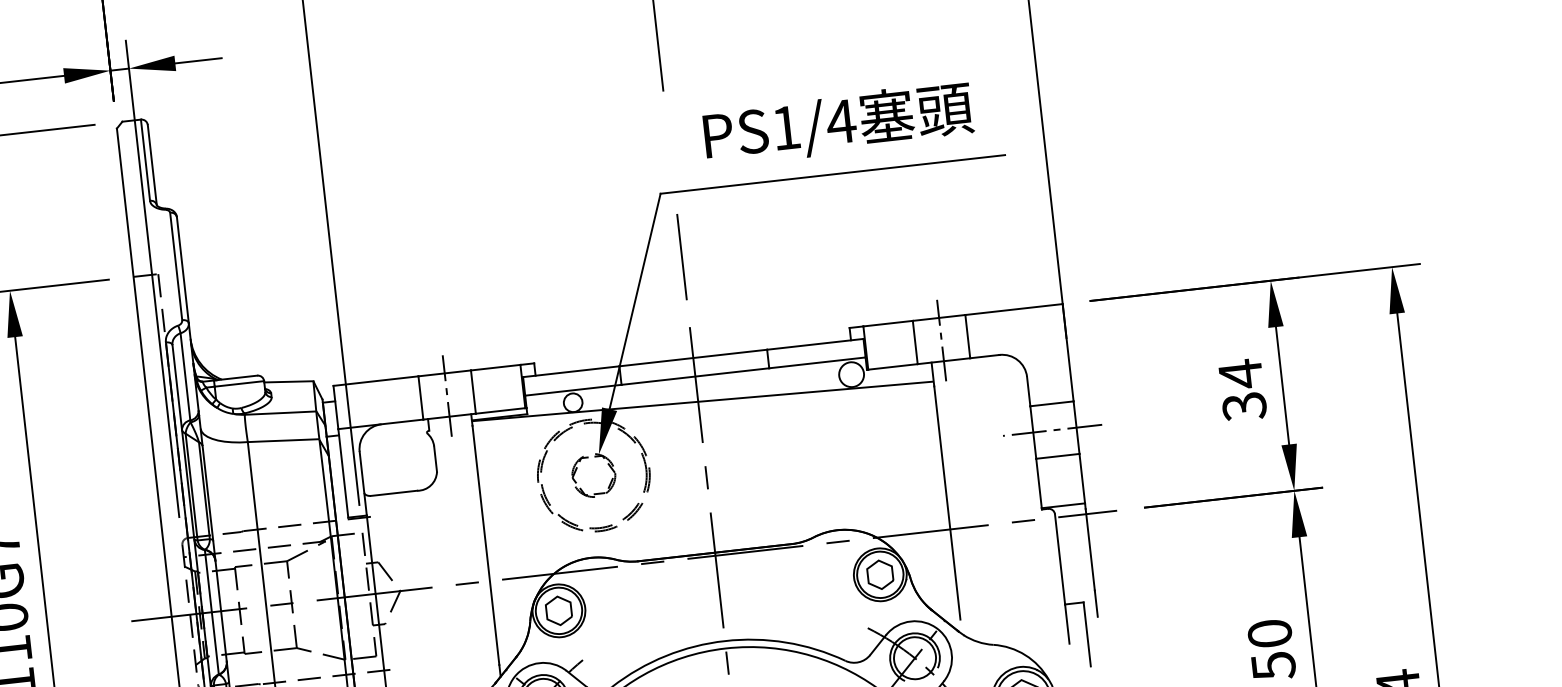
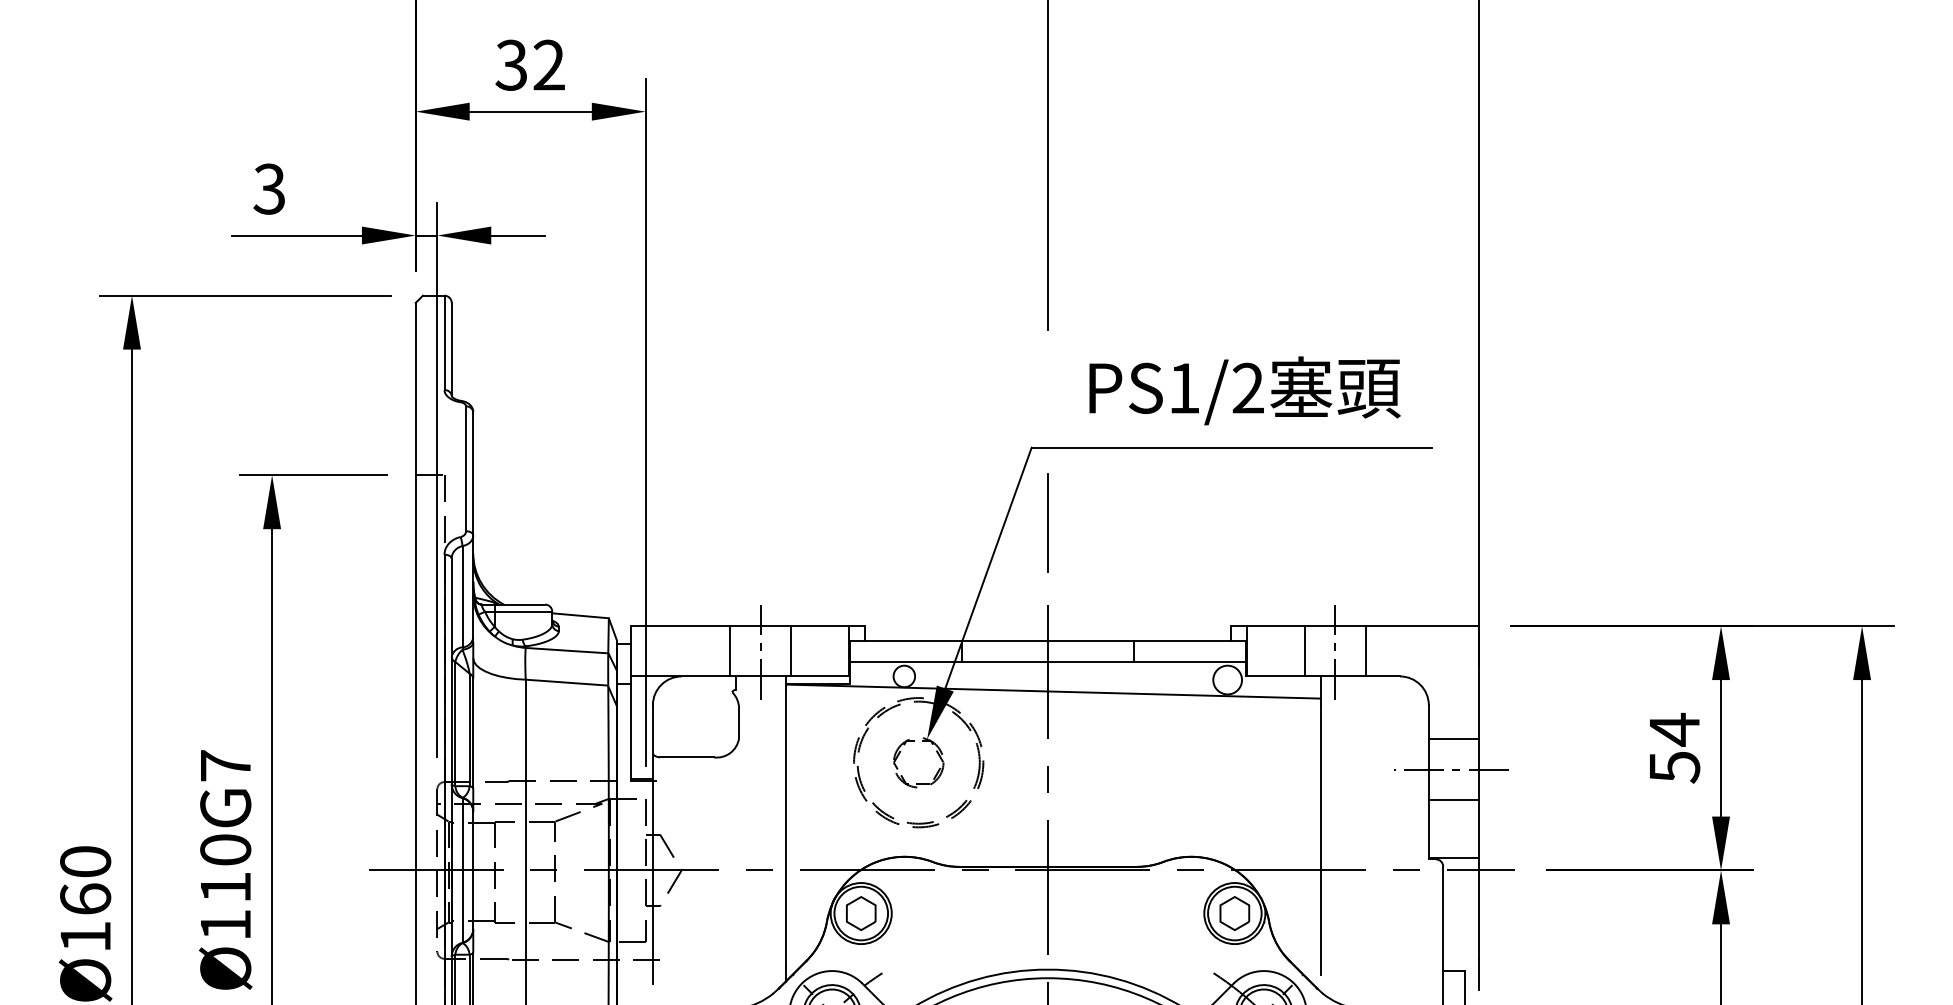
text: (841, 121) -> (1248, 387), PS1/4 -> PS1/2
text: (1244, 406) -> (1674, 767), 34 -> 54

